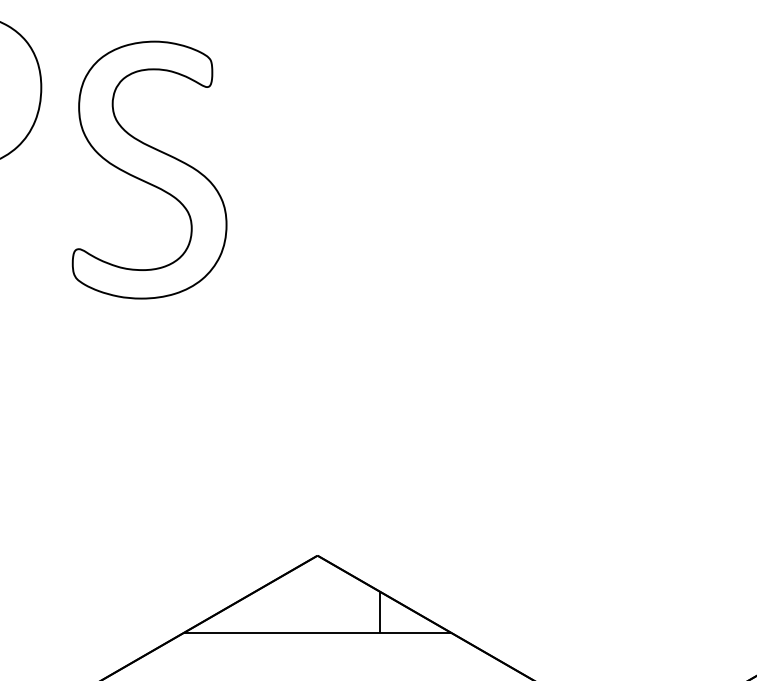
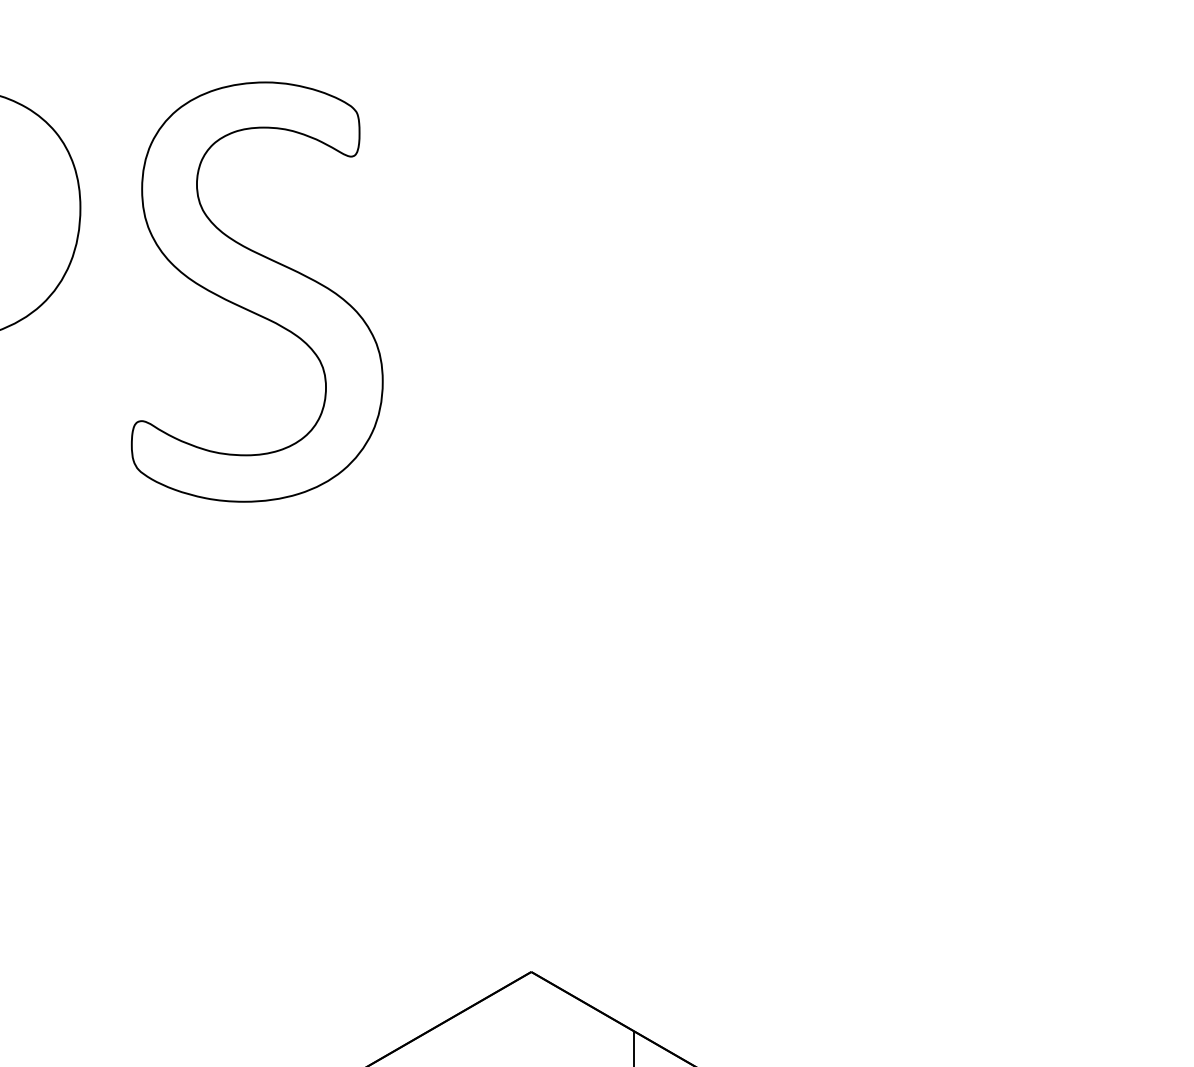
part: (149, 169) -> (257, 291), moved

